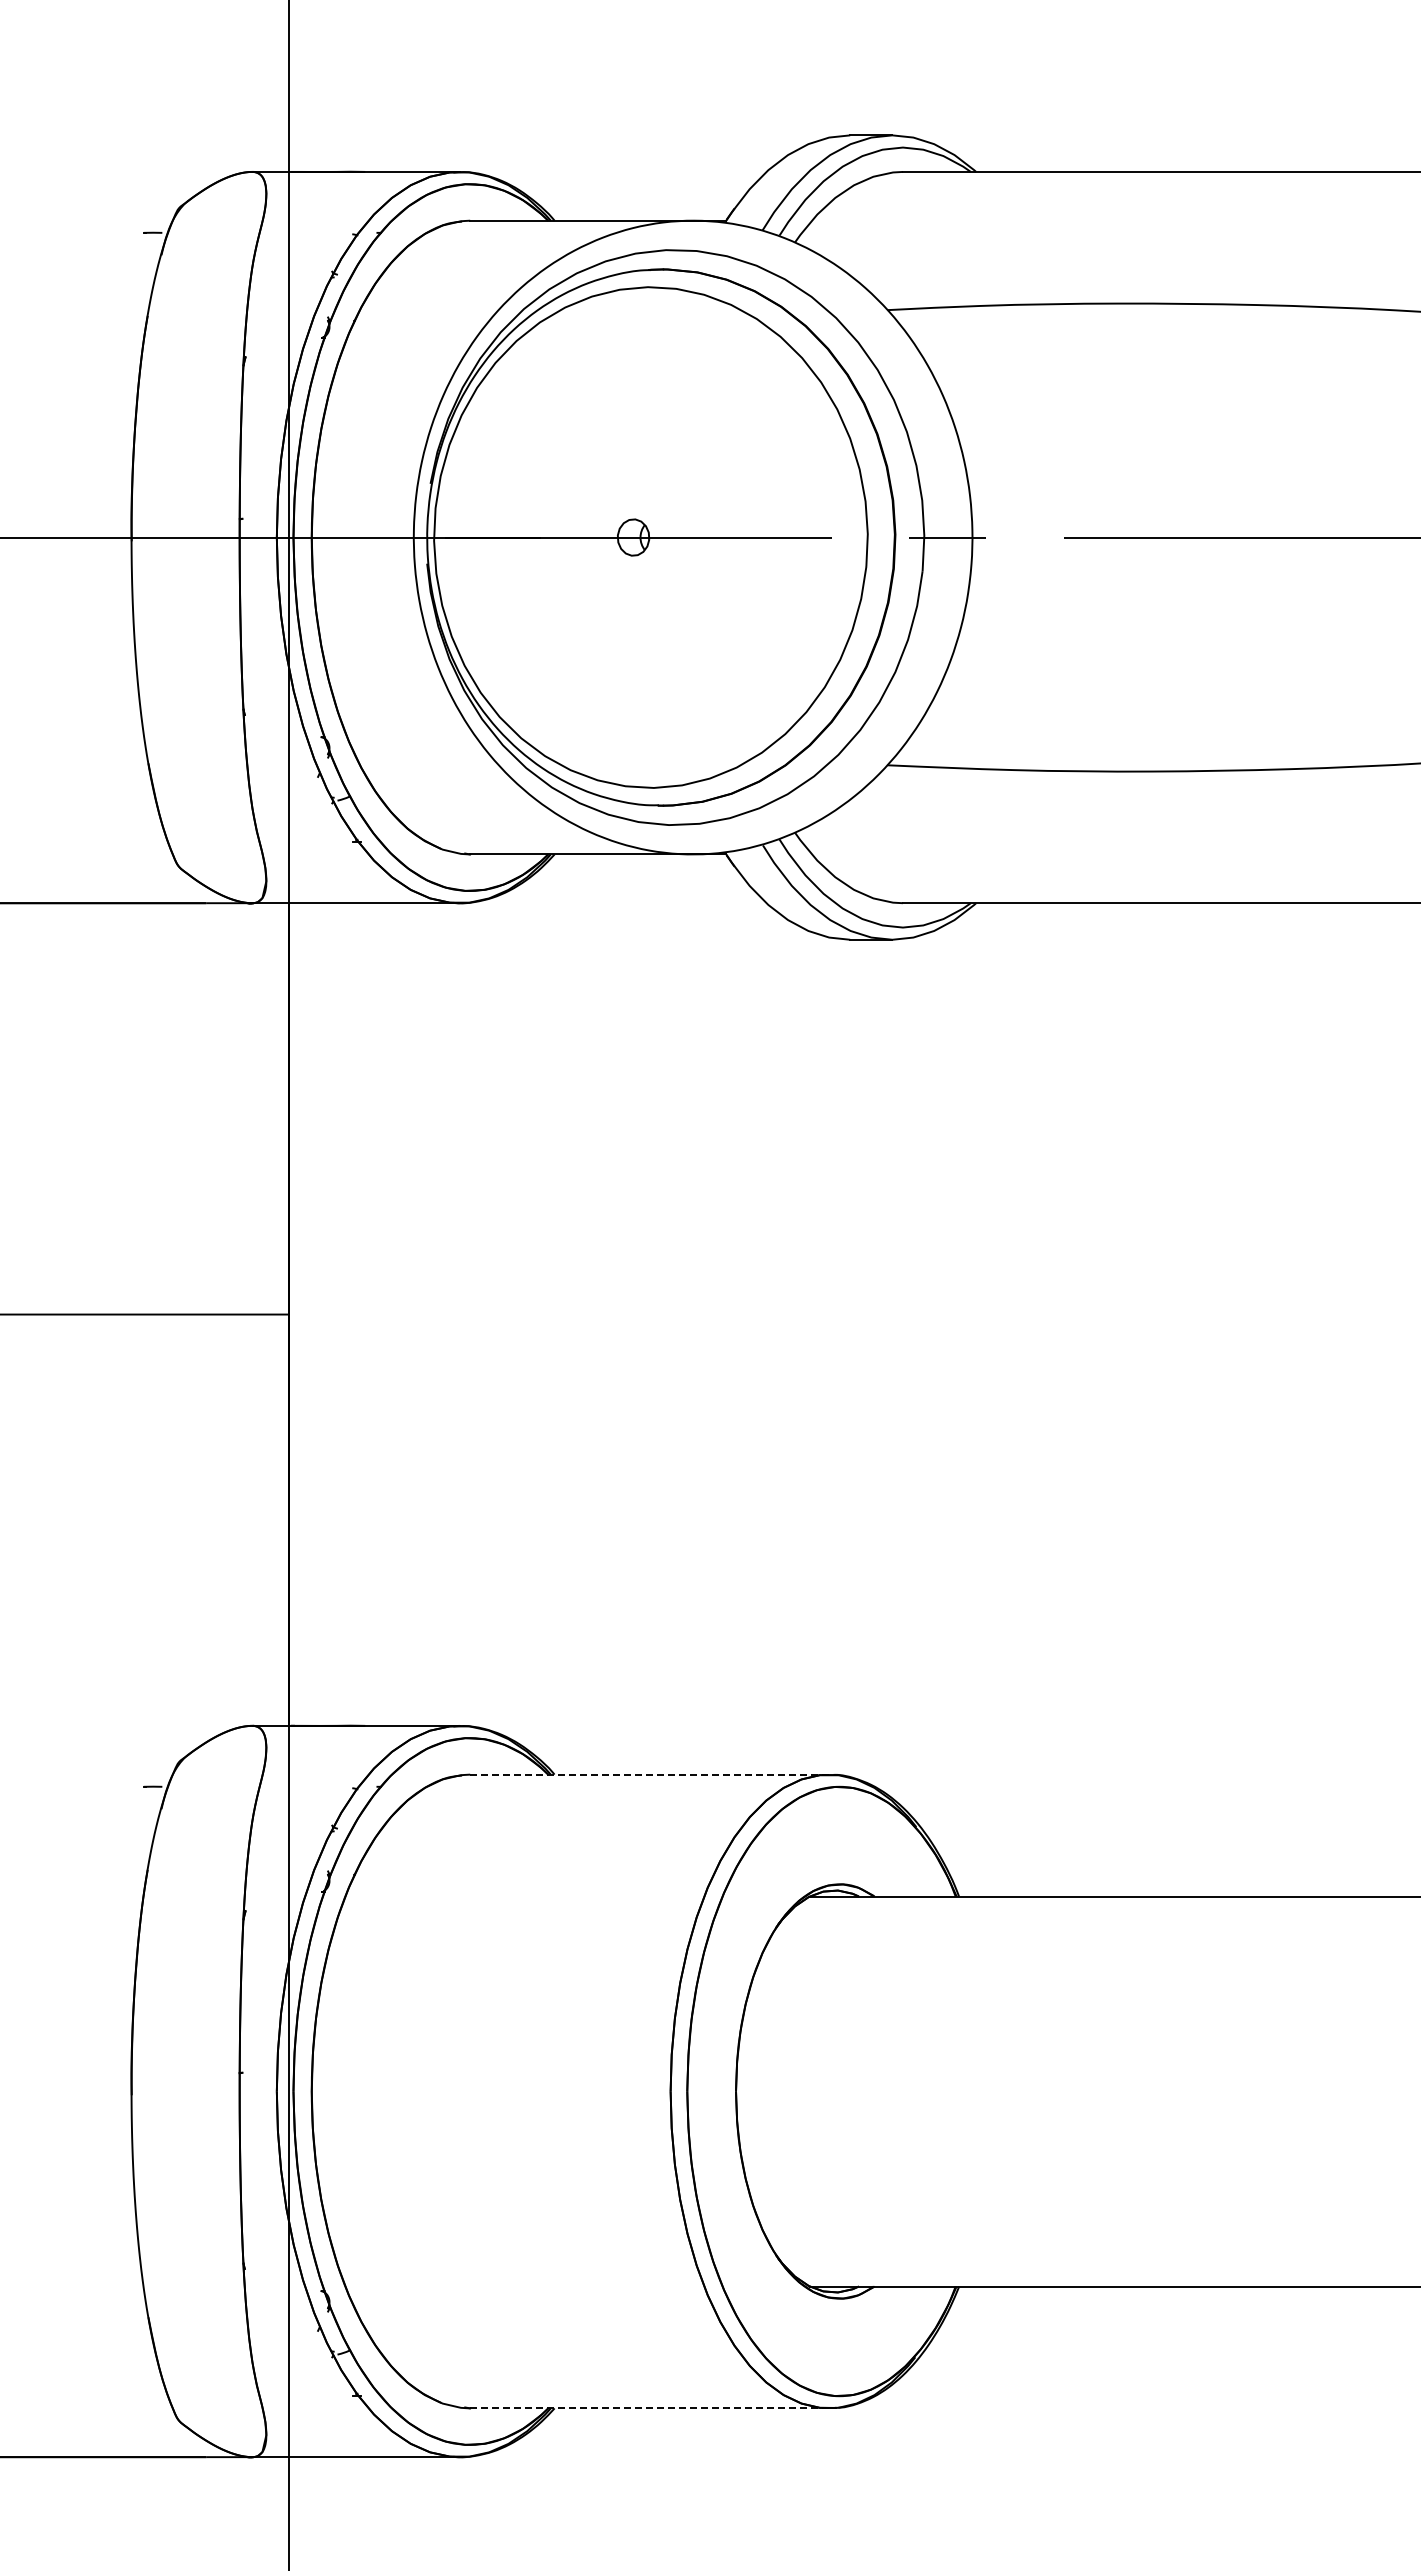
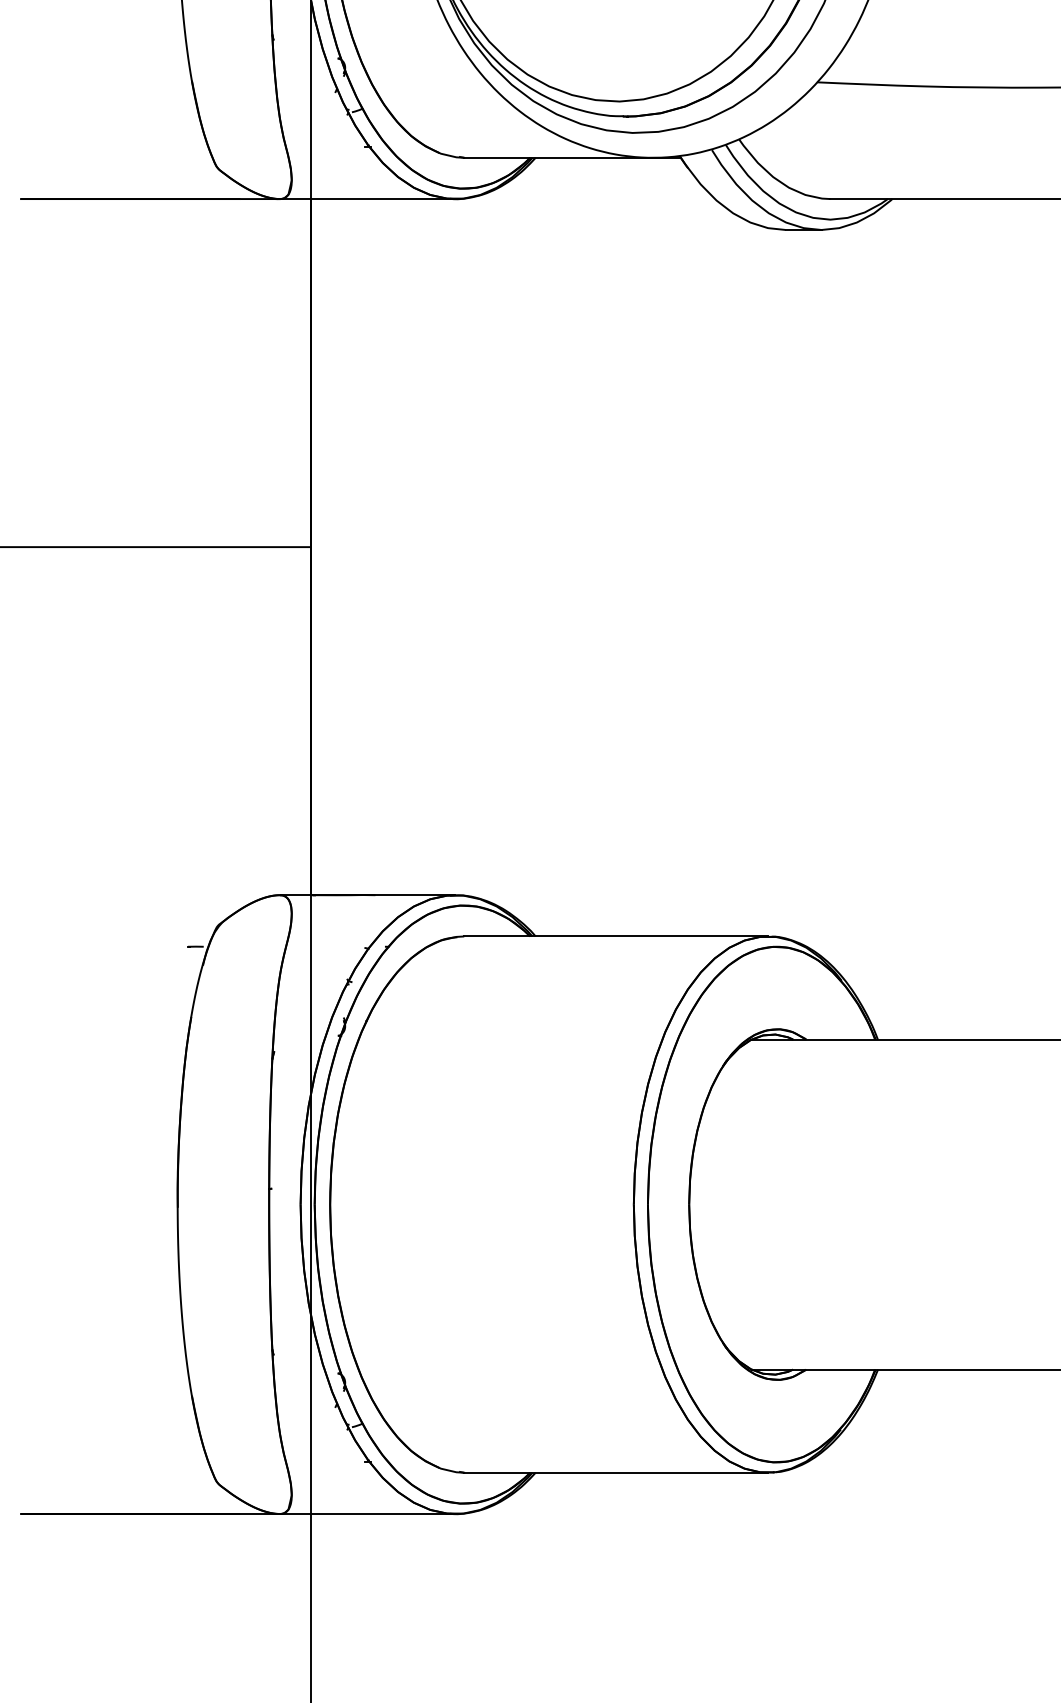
line: (650, 1774) -> (616, 936), dashed -> solid
line: (649, 2408) -> (615, 1472), dashed -> solid

